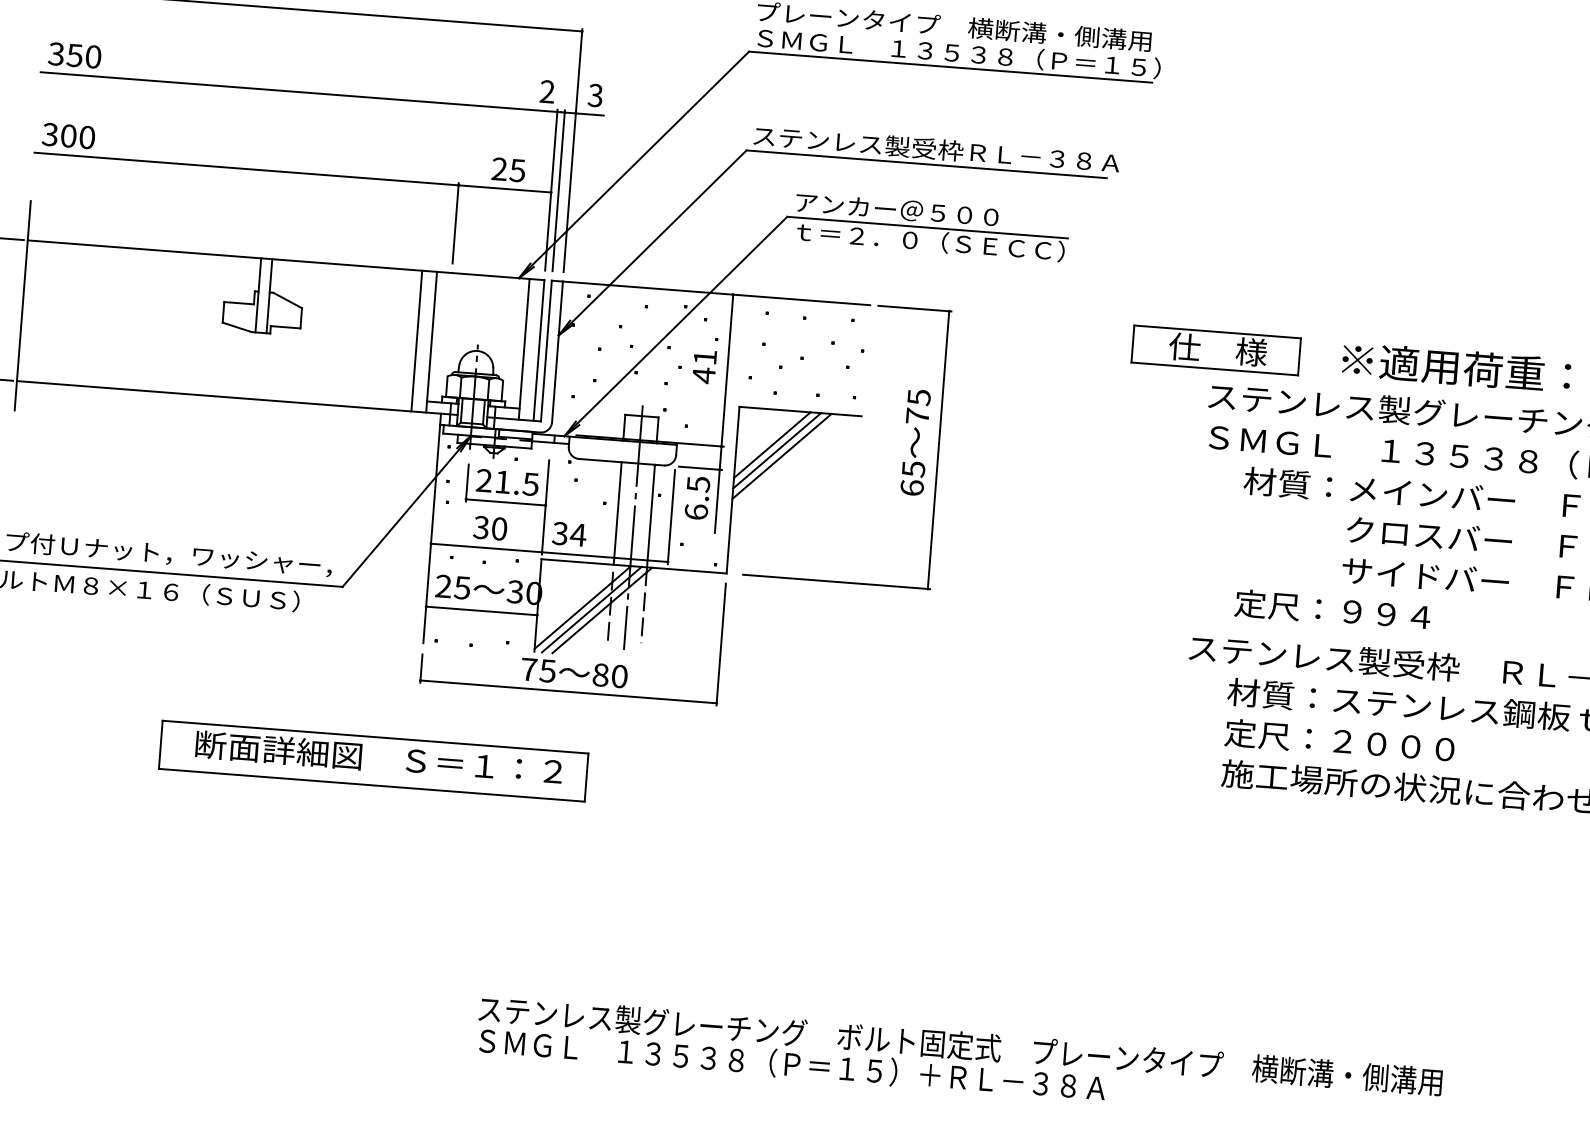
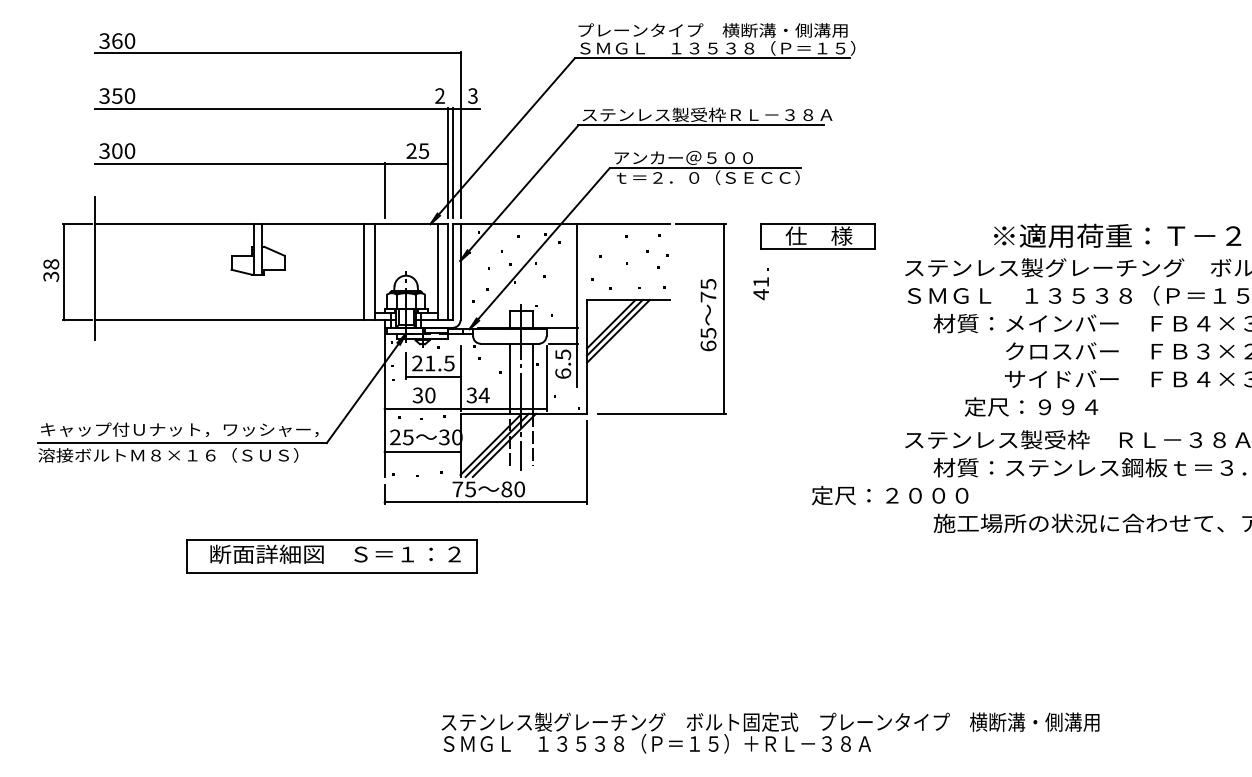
part: (1215, 350) -> (817, 236), moved
part: (704, 360) -> (760, 284), moved
text: (1332, 609) -> (1031, 406), moved
text: (1338, 740) -> (889, 495), moved
part: (372, 760) -> (331, 556), moved

